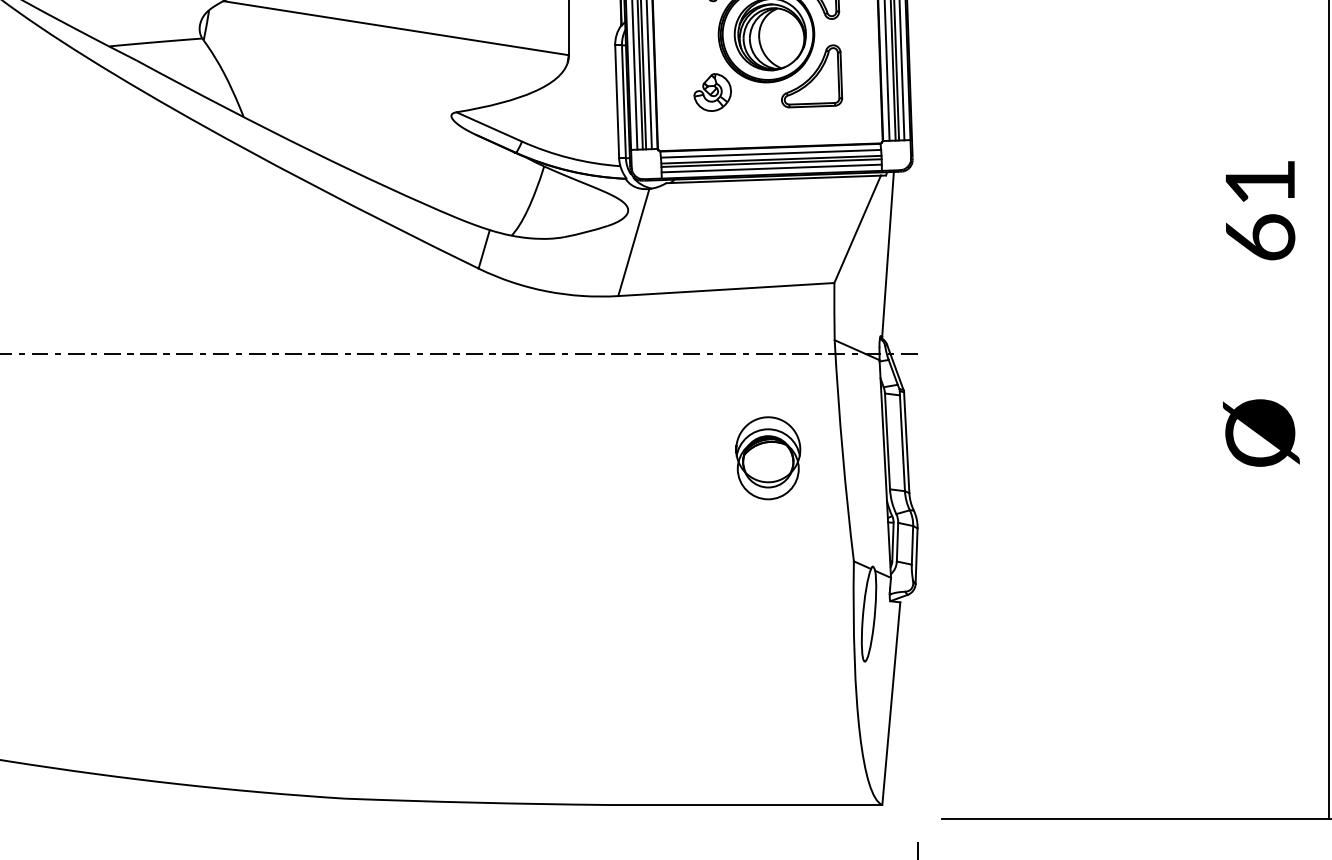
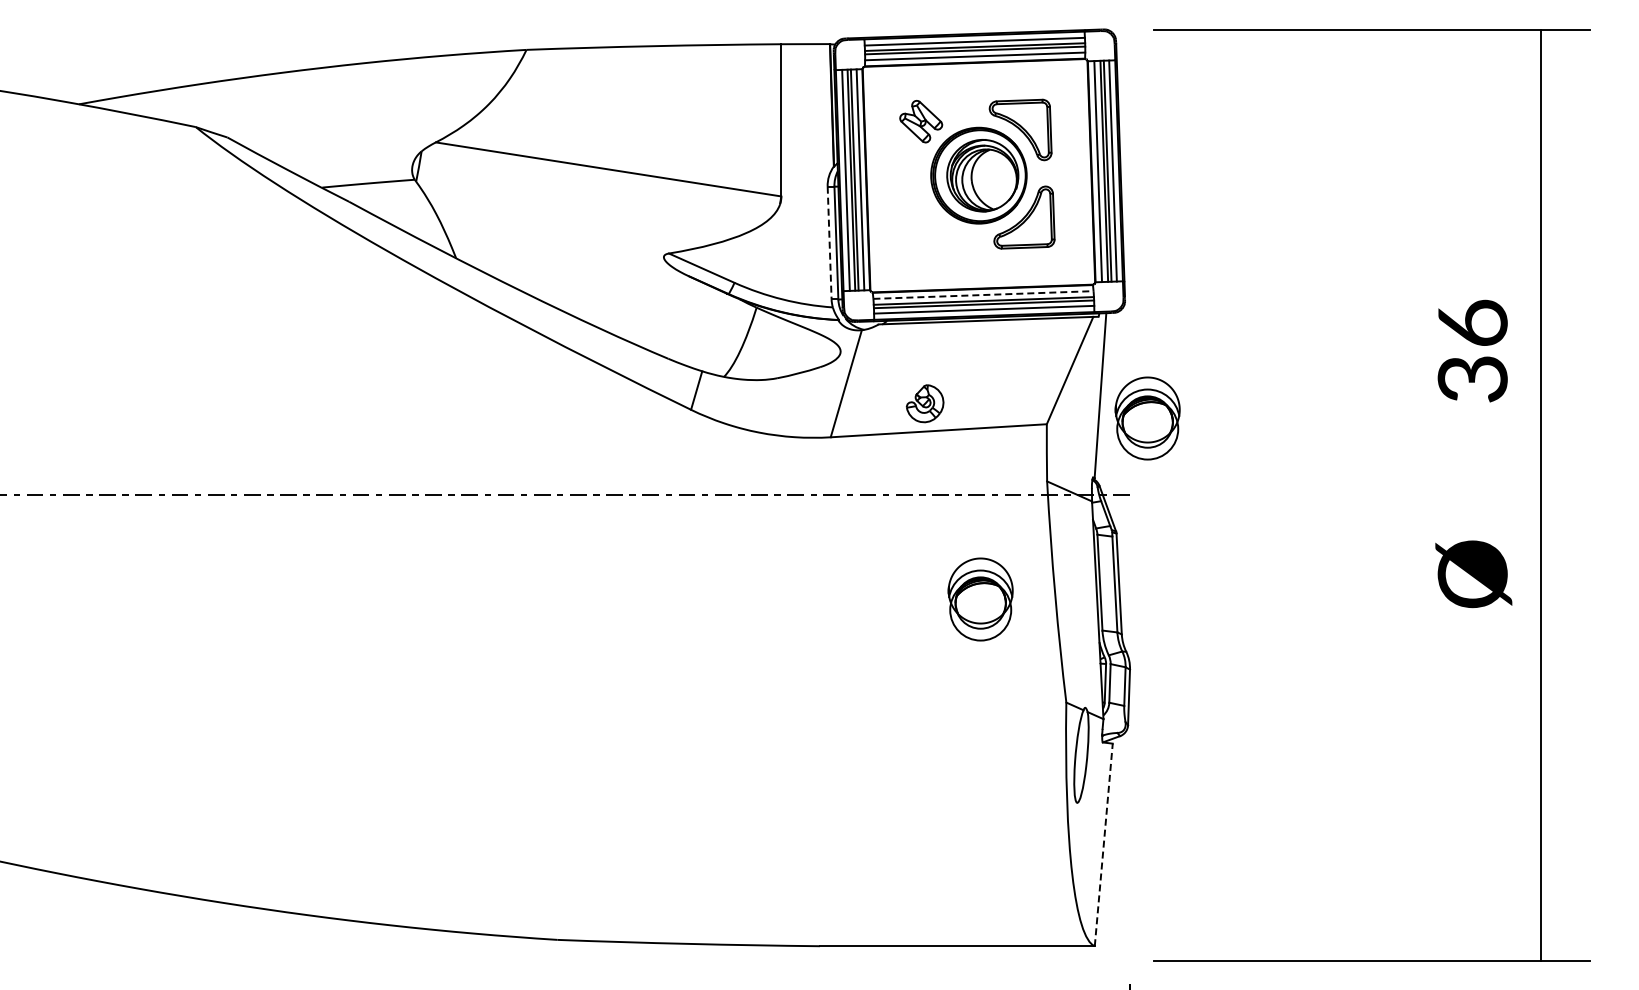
part: (712, 92) -> (924, 403), moved
line: (617, 102) -> (829, 243), solid -> dashed
line: (771, 154) -> (983, 295), solid -> dashed
text: (1260, 209) -> (1472, 350), 61 -> 36
part: (935, 277) -> (1147, 418), added
line: (891, 703) -> (1103, 844), solid -> dashed

